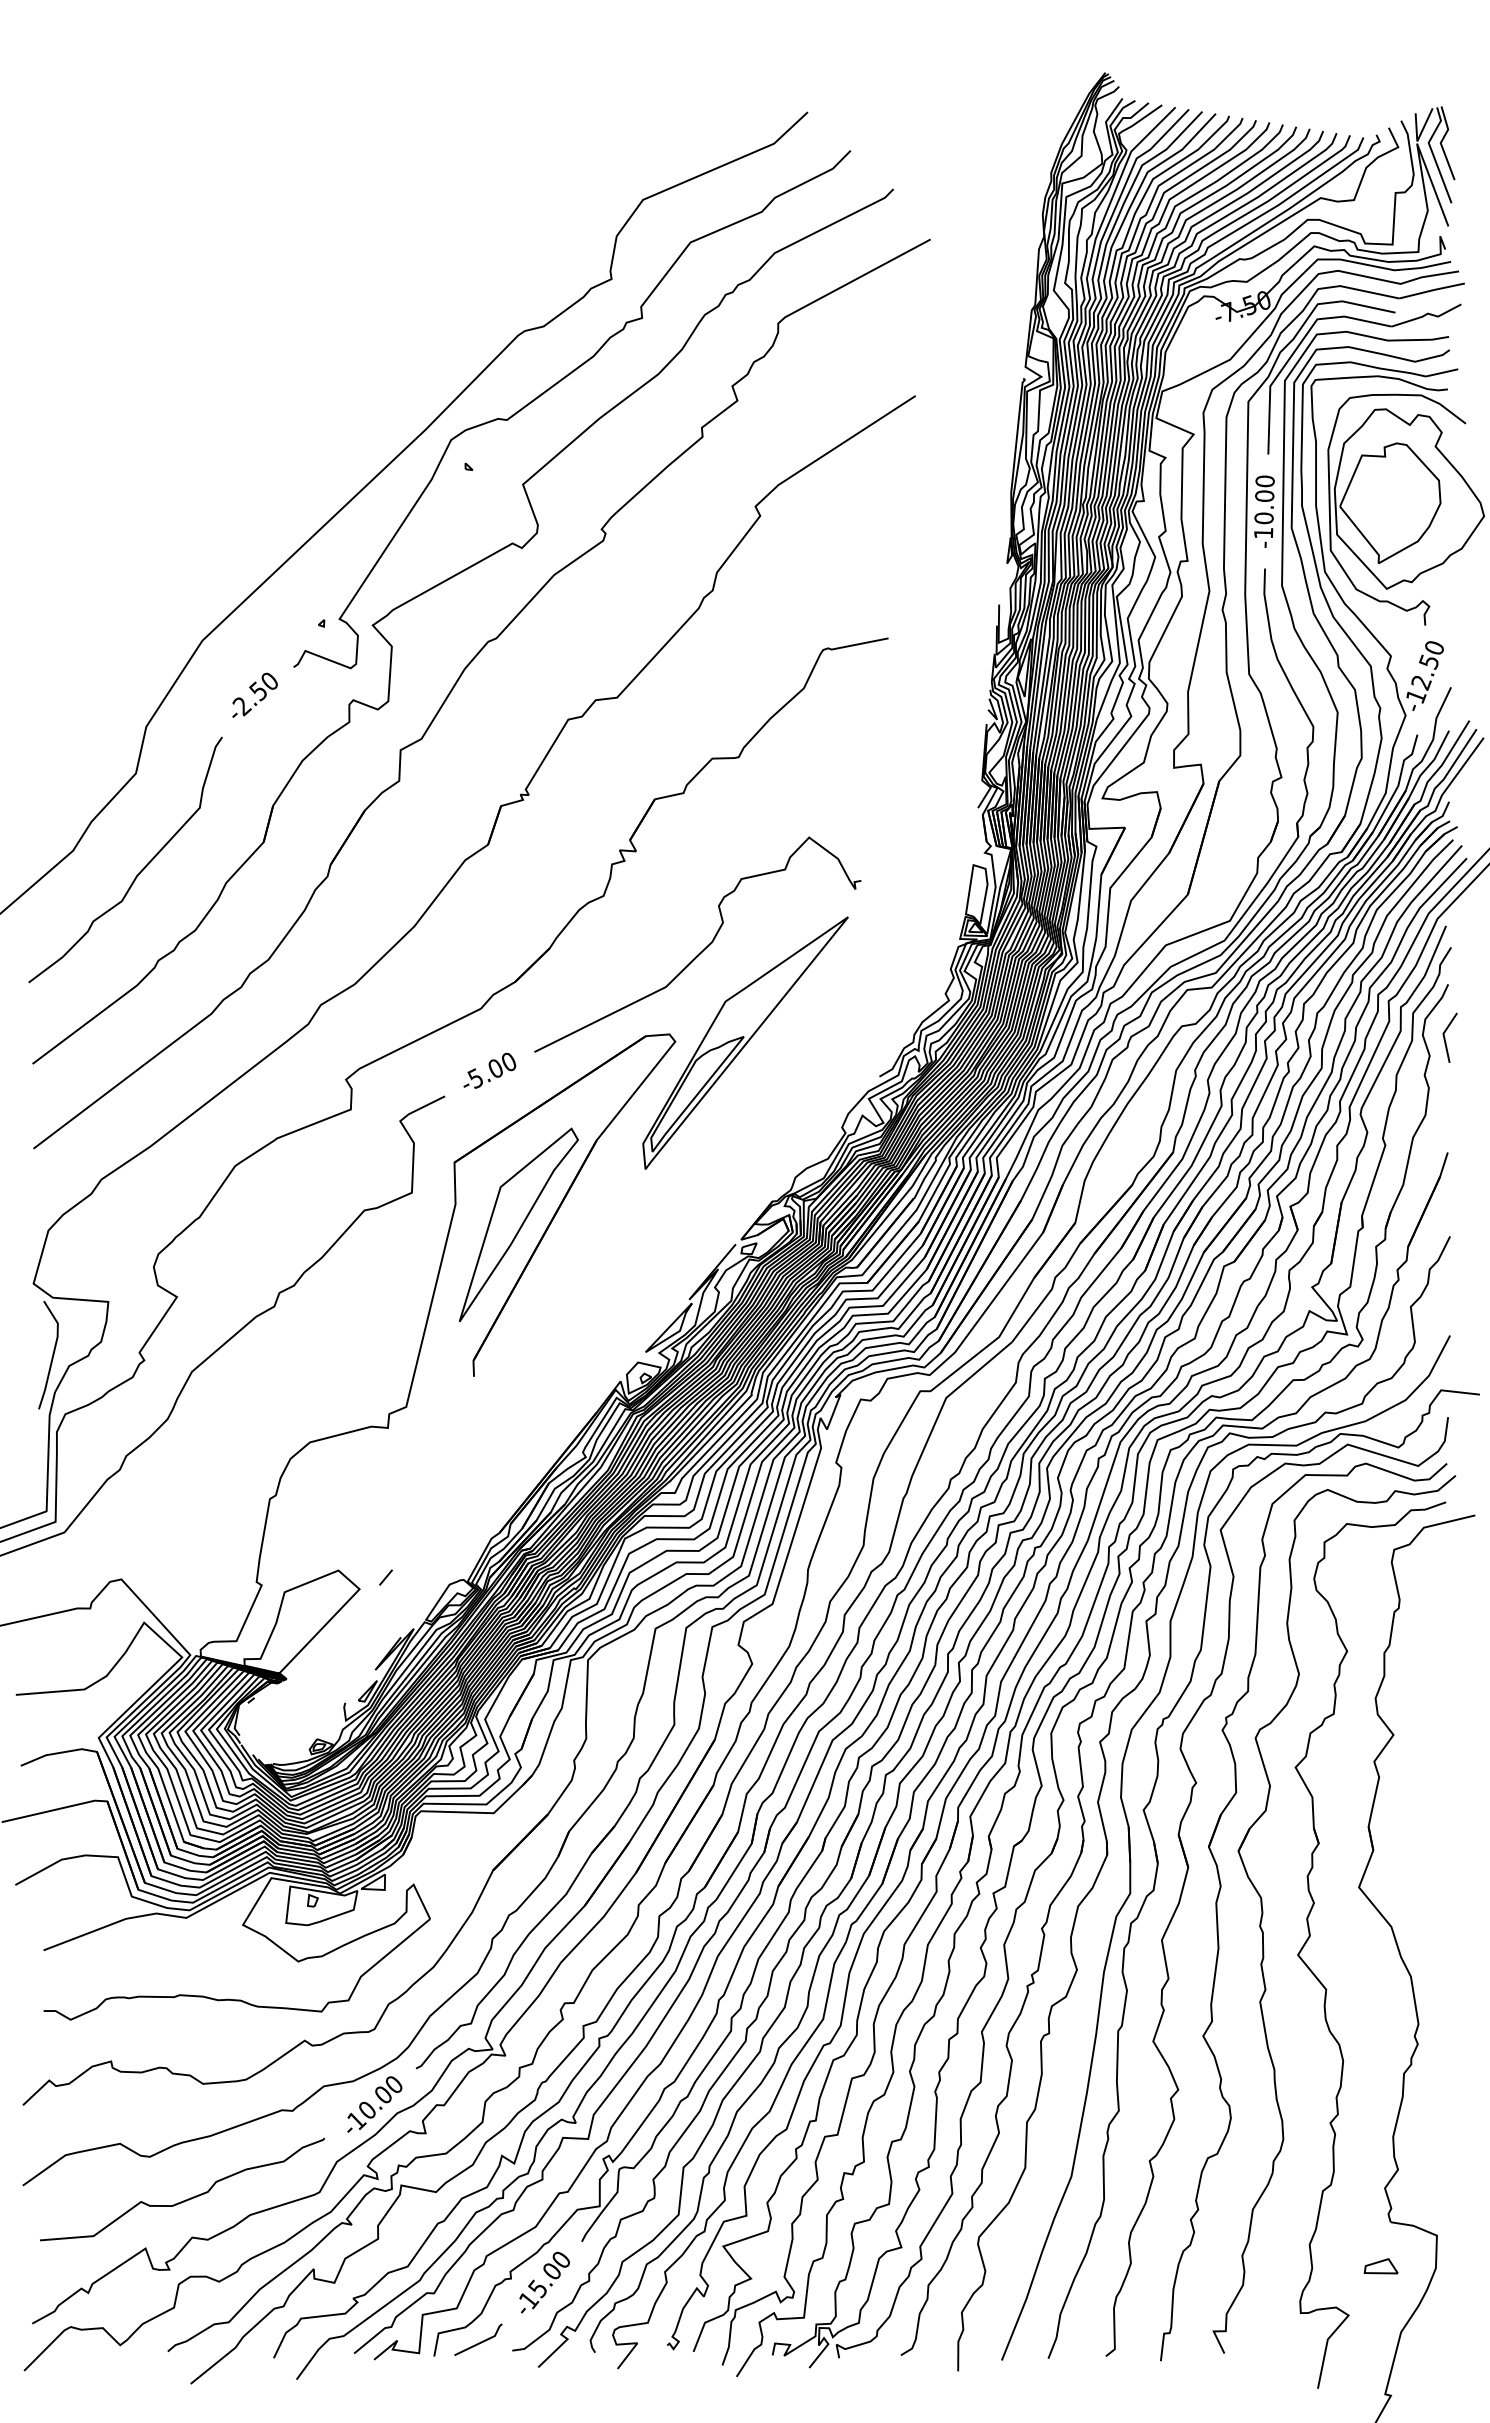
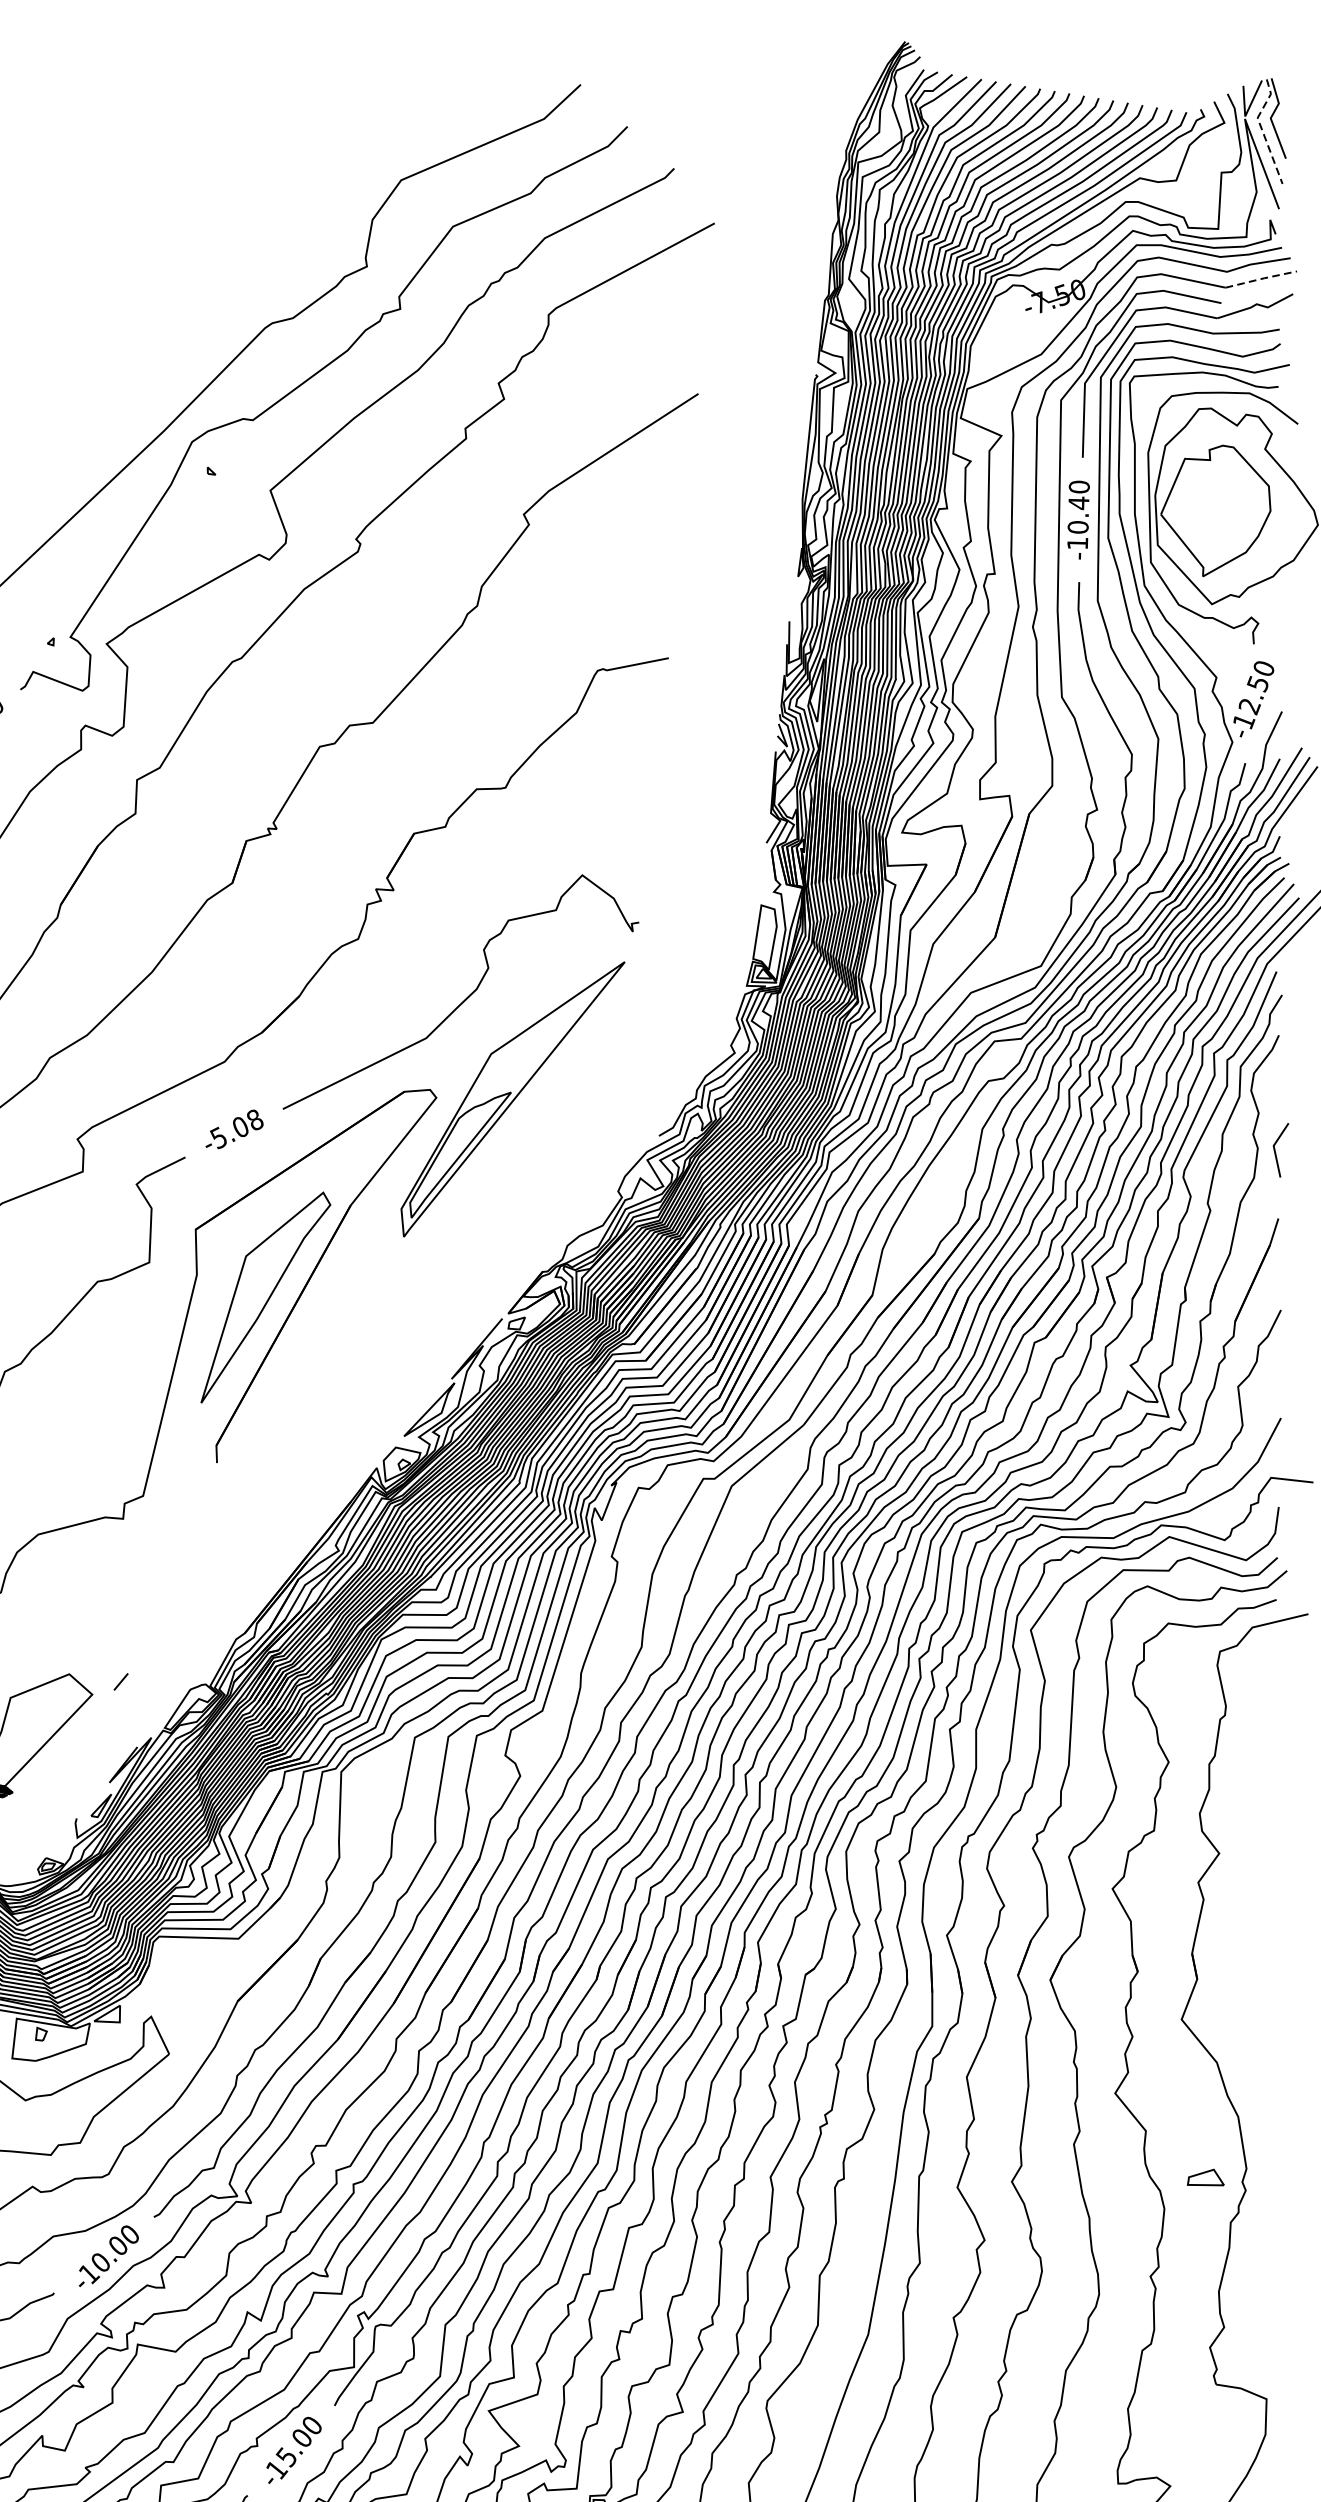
line: (1432, 154) -> (1261, 130), solid -> dashed
line: (1432, 290) -> (1261, 279), solid -> dashed
text: (1264, 496) -> (1078, 503), -10.00 -> -10.40
line: (1445, 1037) -> (1275, 1149), moved
text: (508, 1061) -> (254, 1119), -5.00 -> -5.08
part: (1380, 2266) -> (1205, 2177), moved

